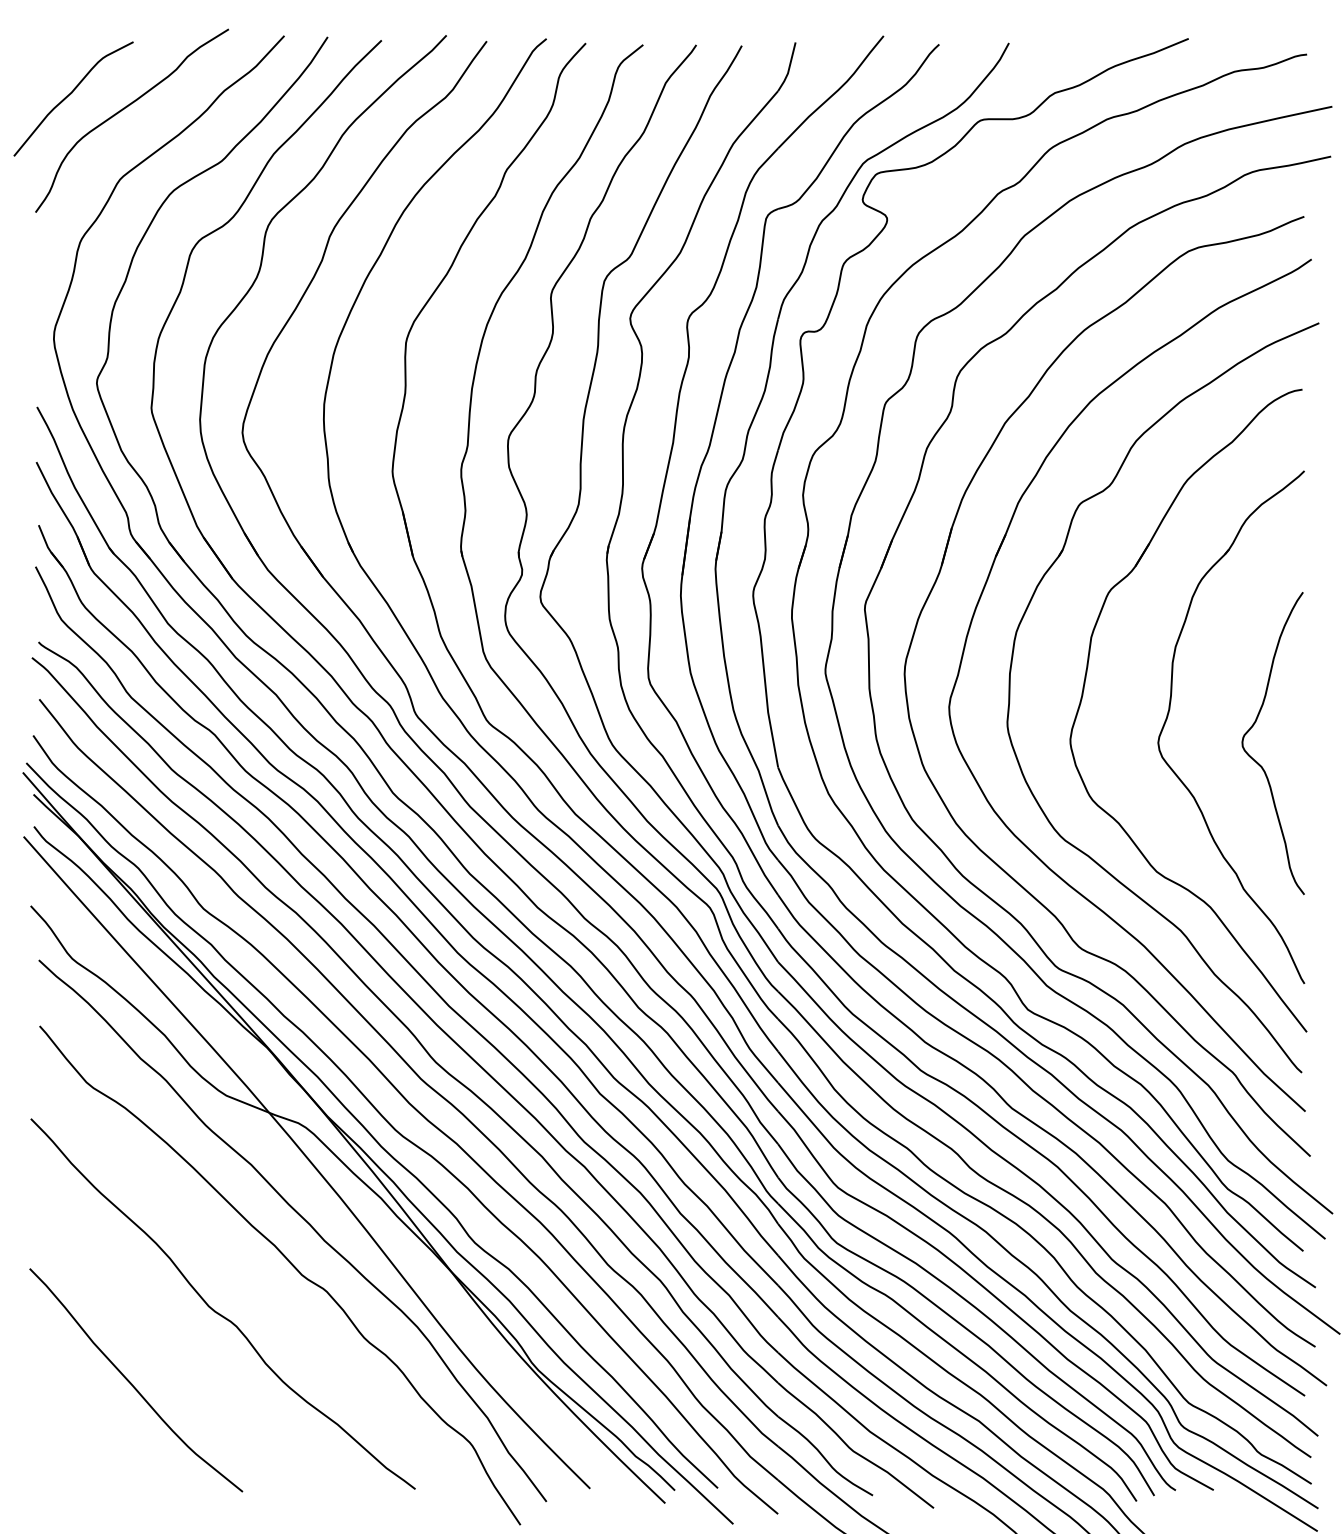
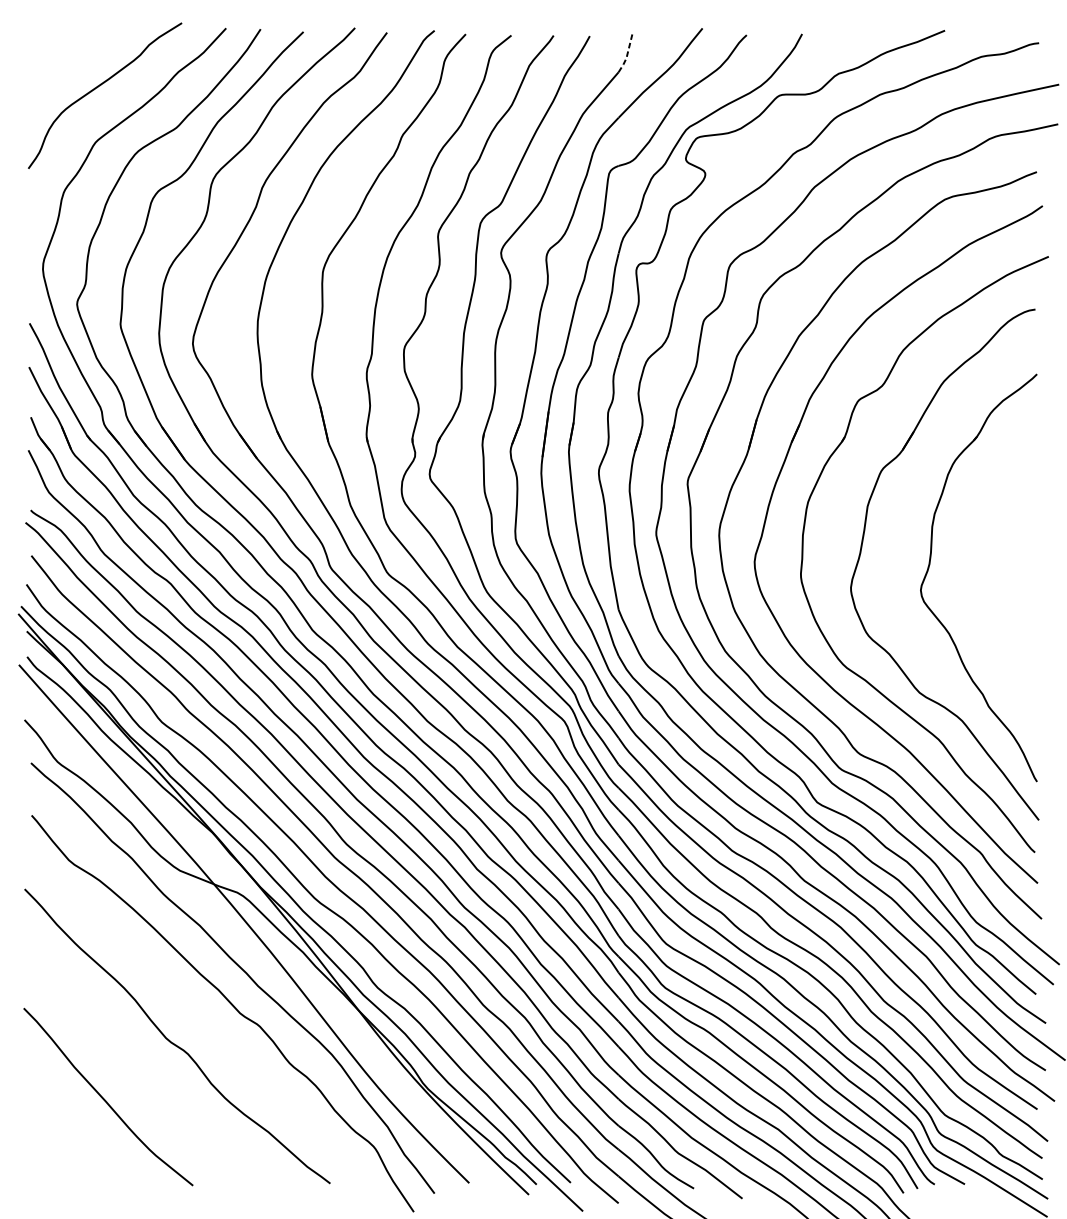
line: (789, 68) -> (627, 54), solid -> dashed
curve: (71, 94) -> (56, 74), removed
curve: (1257, 761) -> (999, 605), removed

